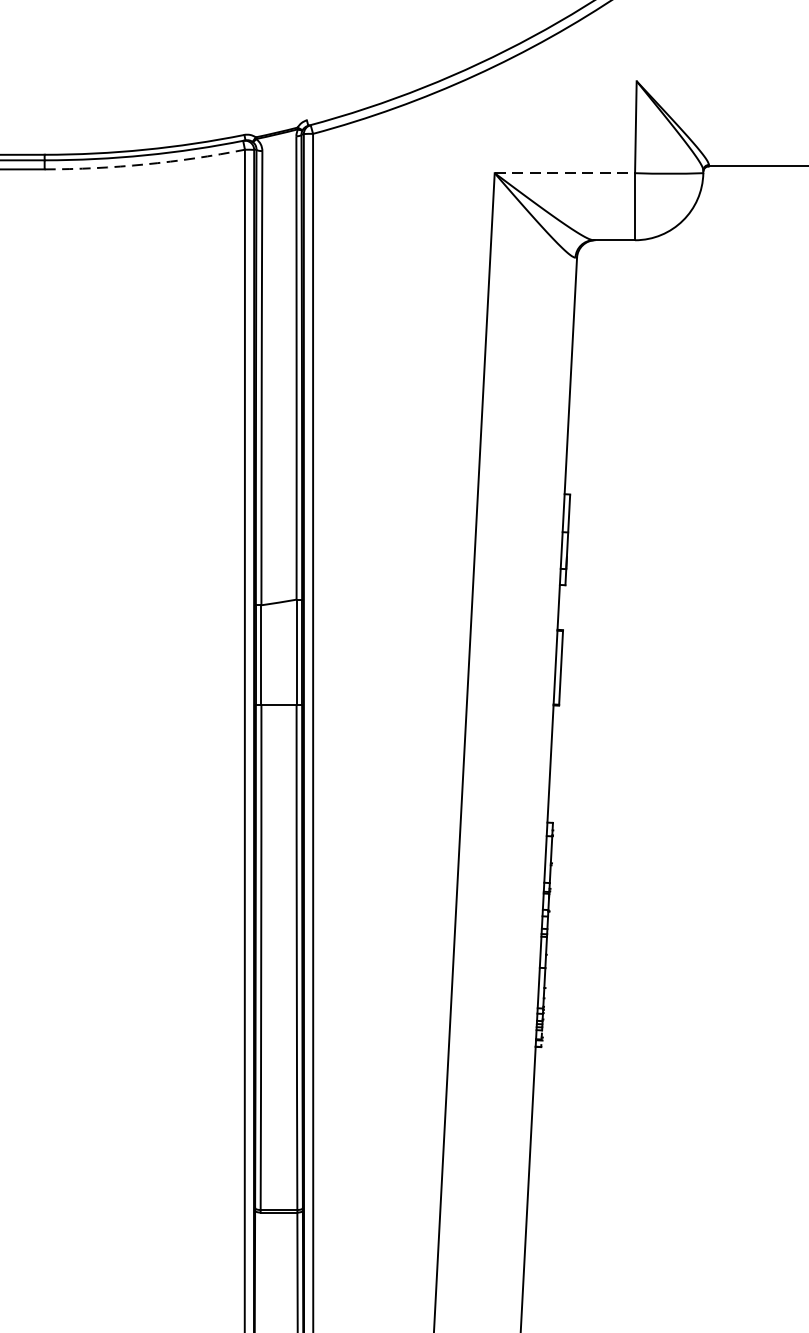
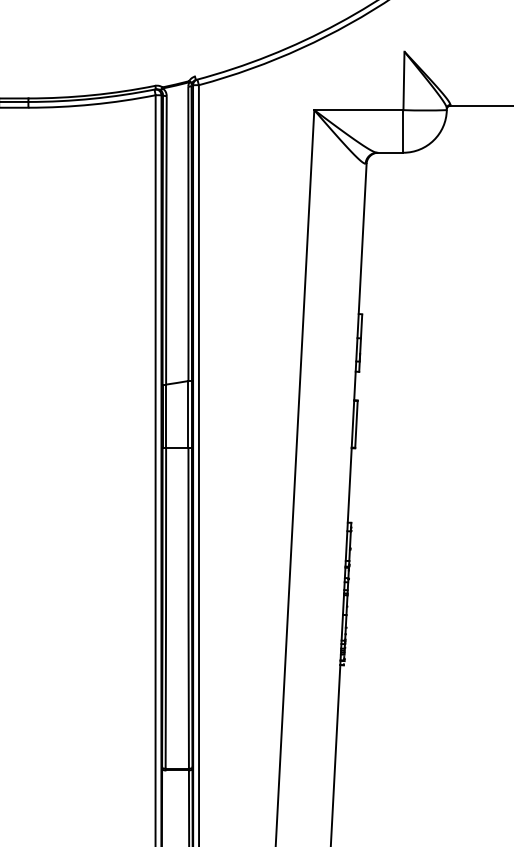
arc: (145, 164) -> (92, 104), dashed -> solid
line: (564, 173) -> (358, 110), dashed -> solid

